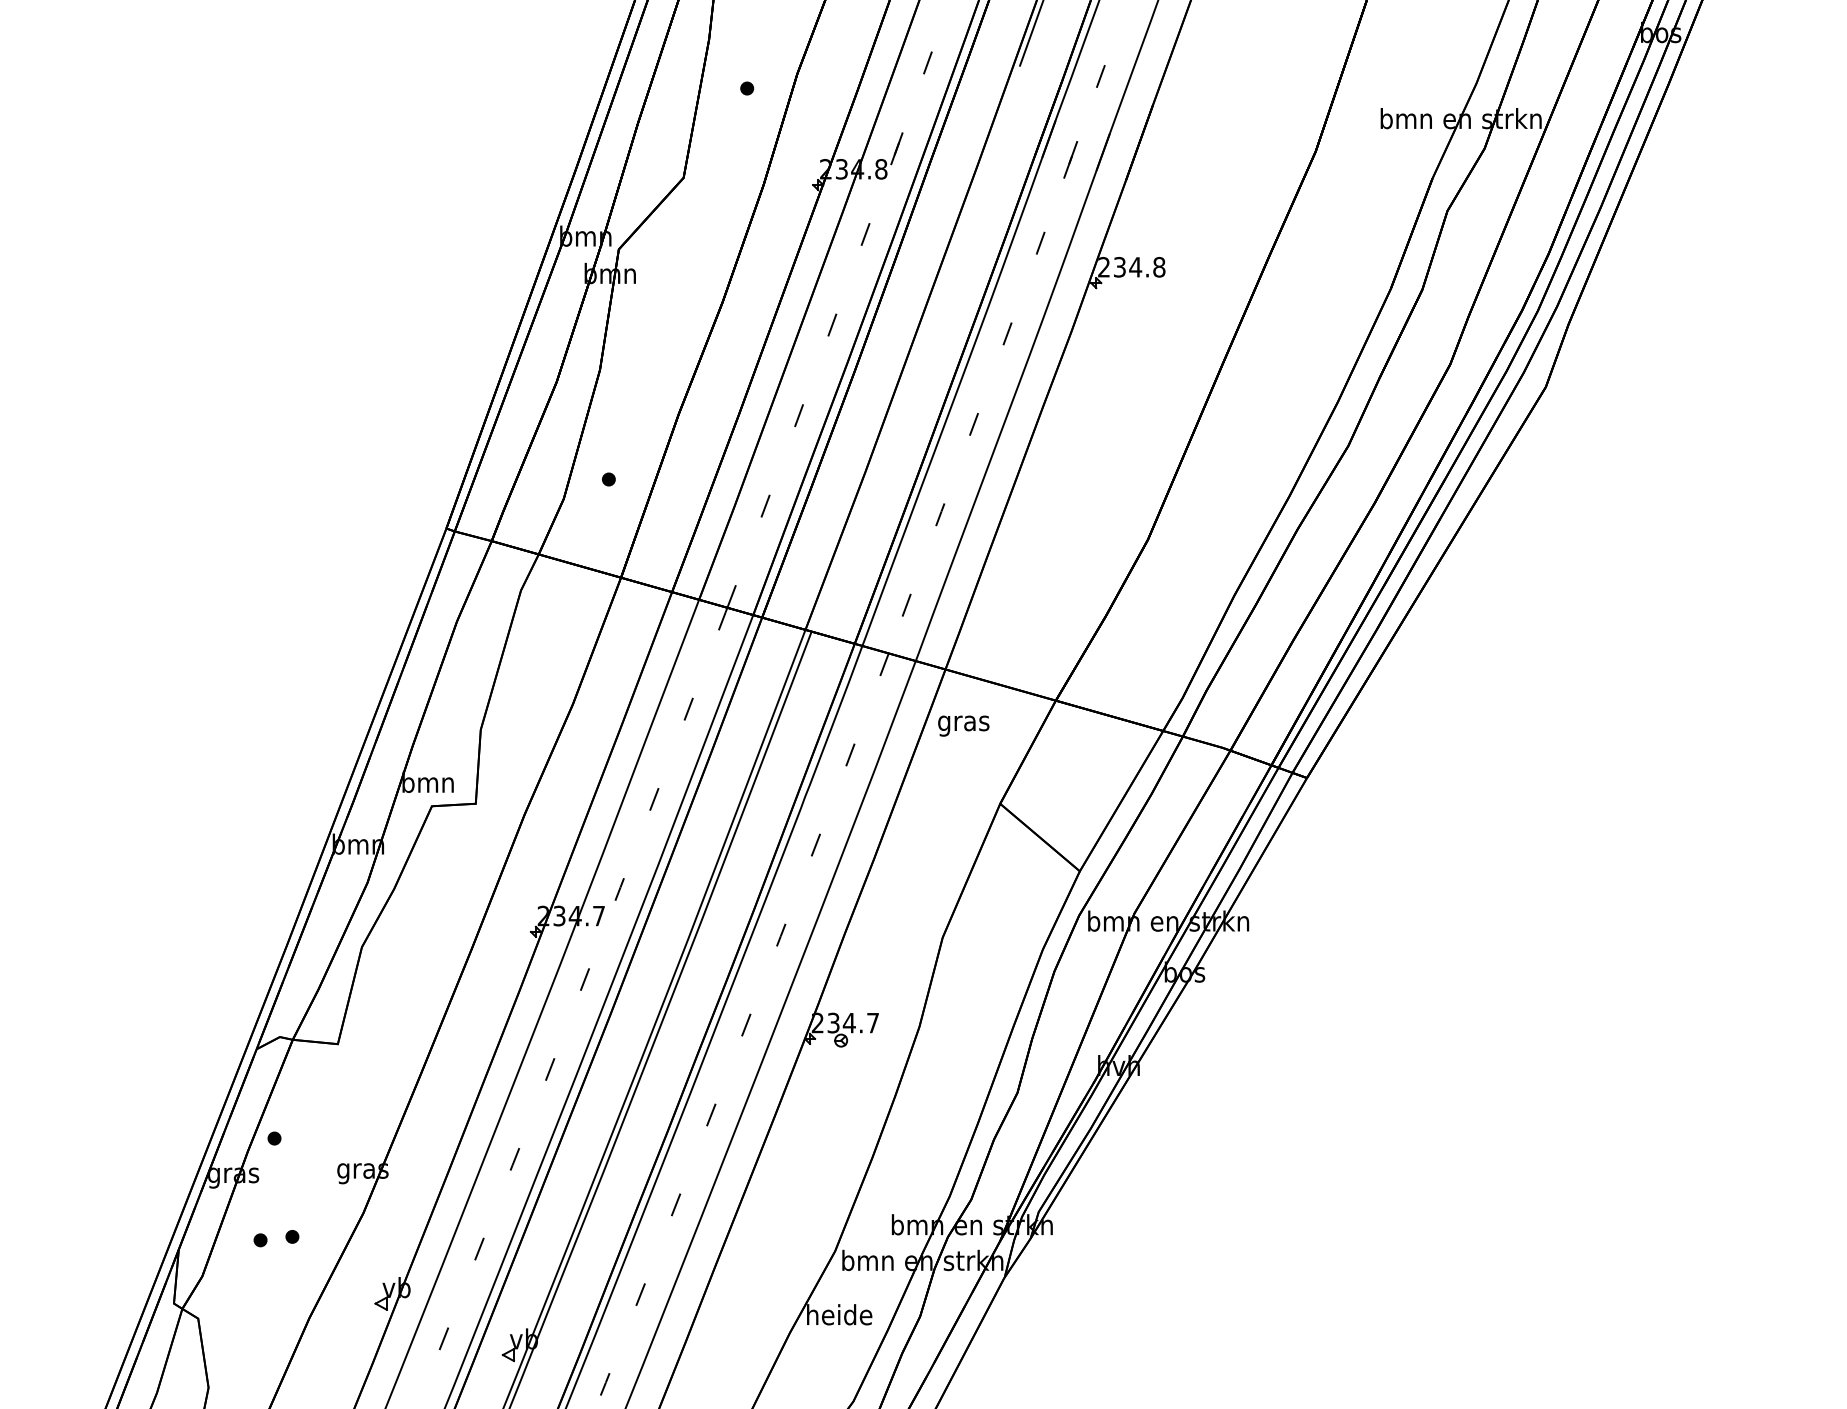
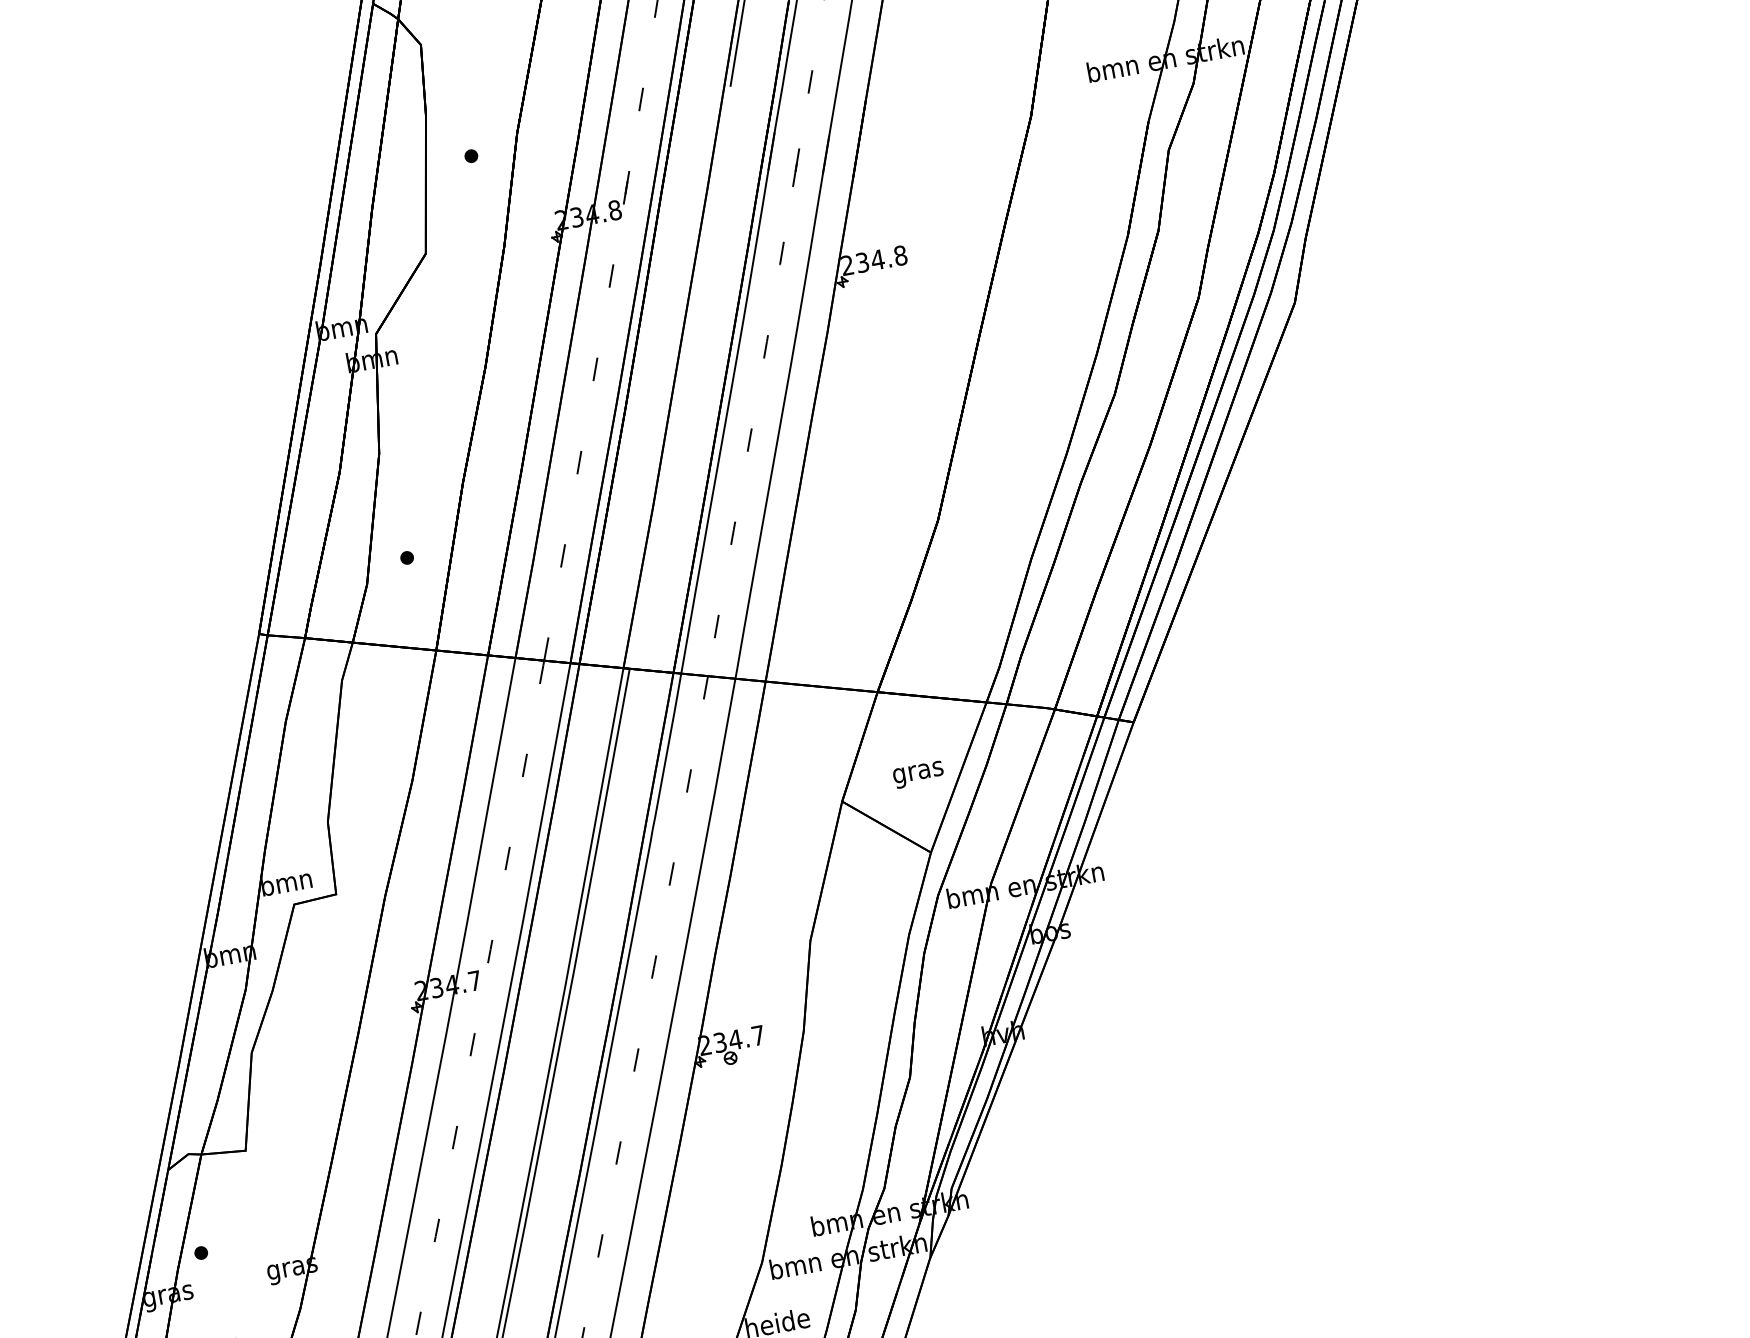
text: (963, 725) -> (918, 774), moved

